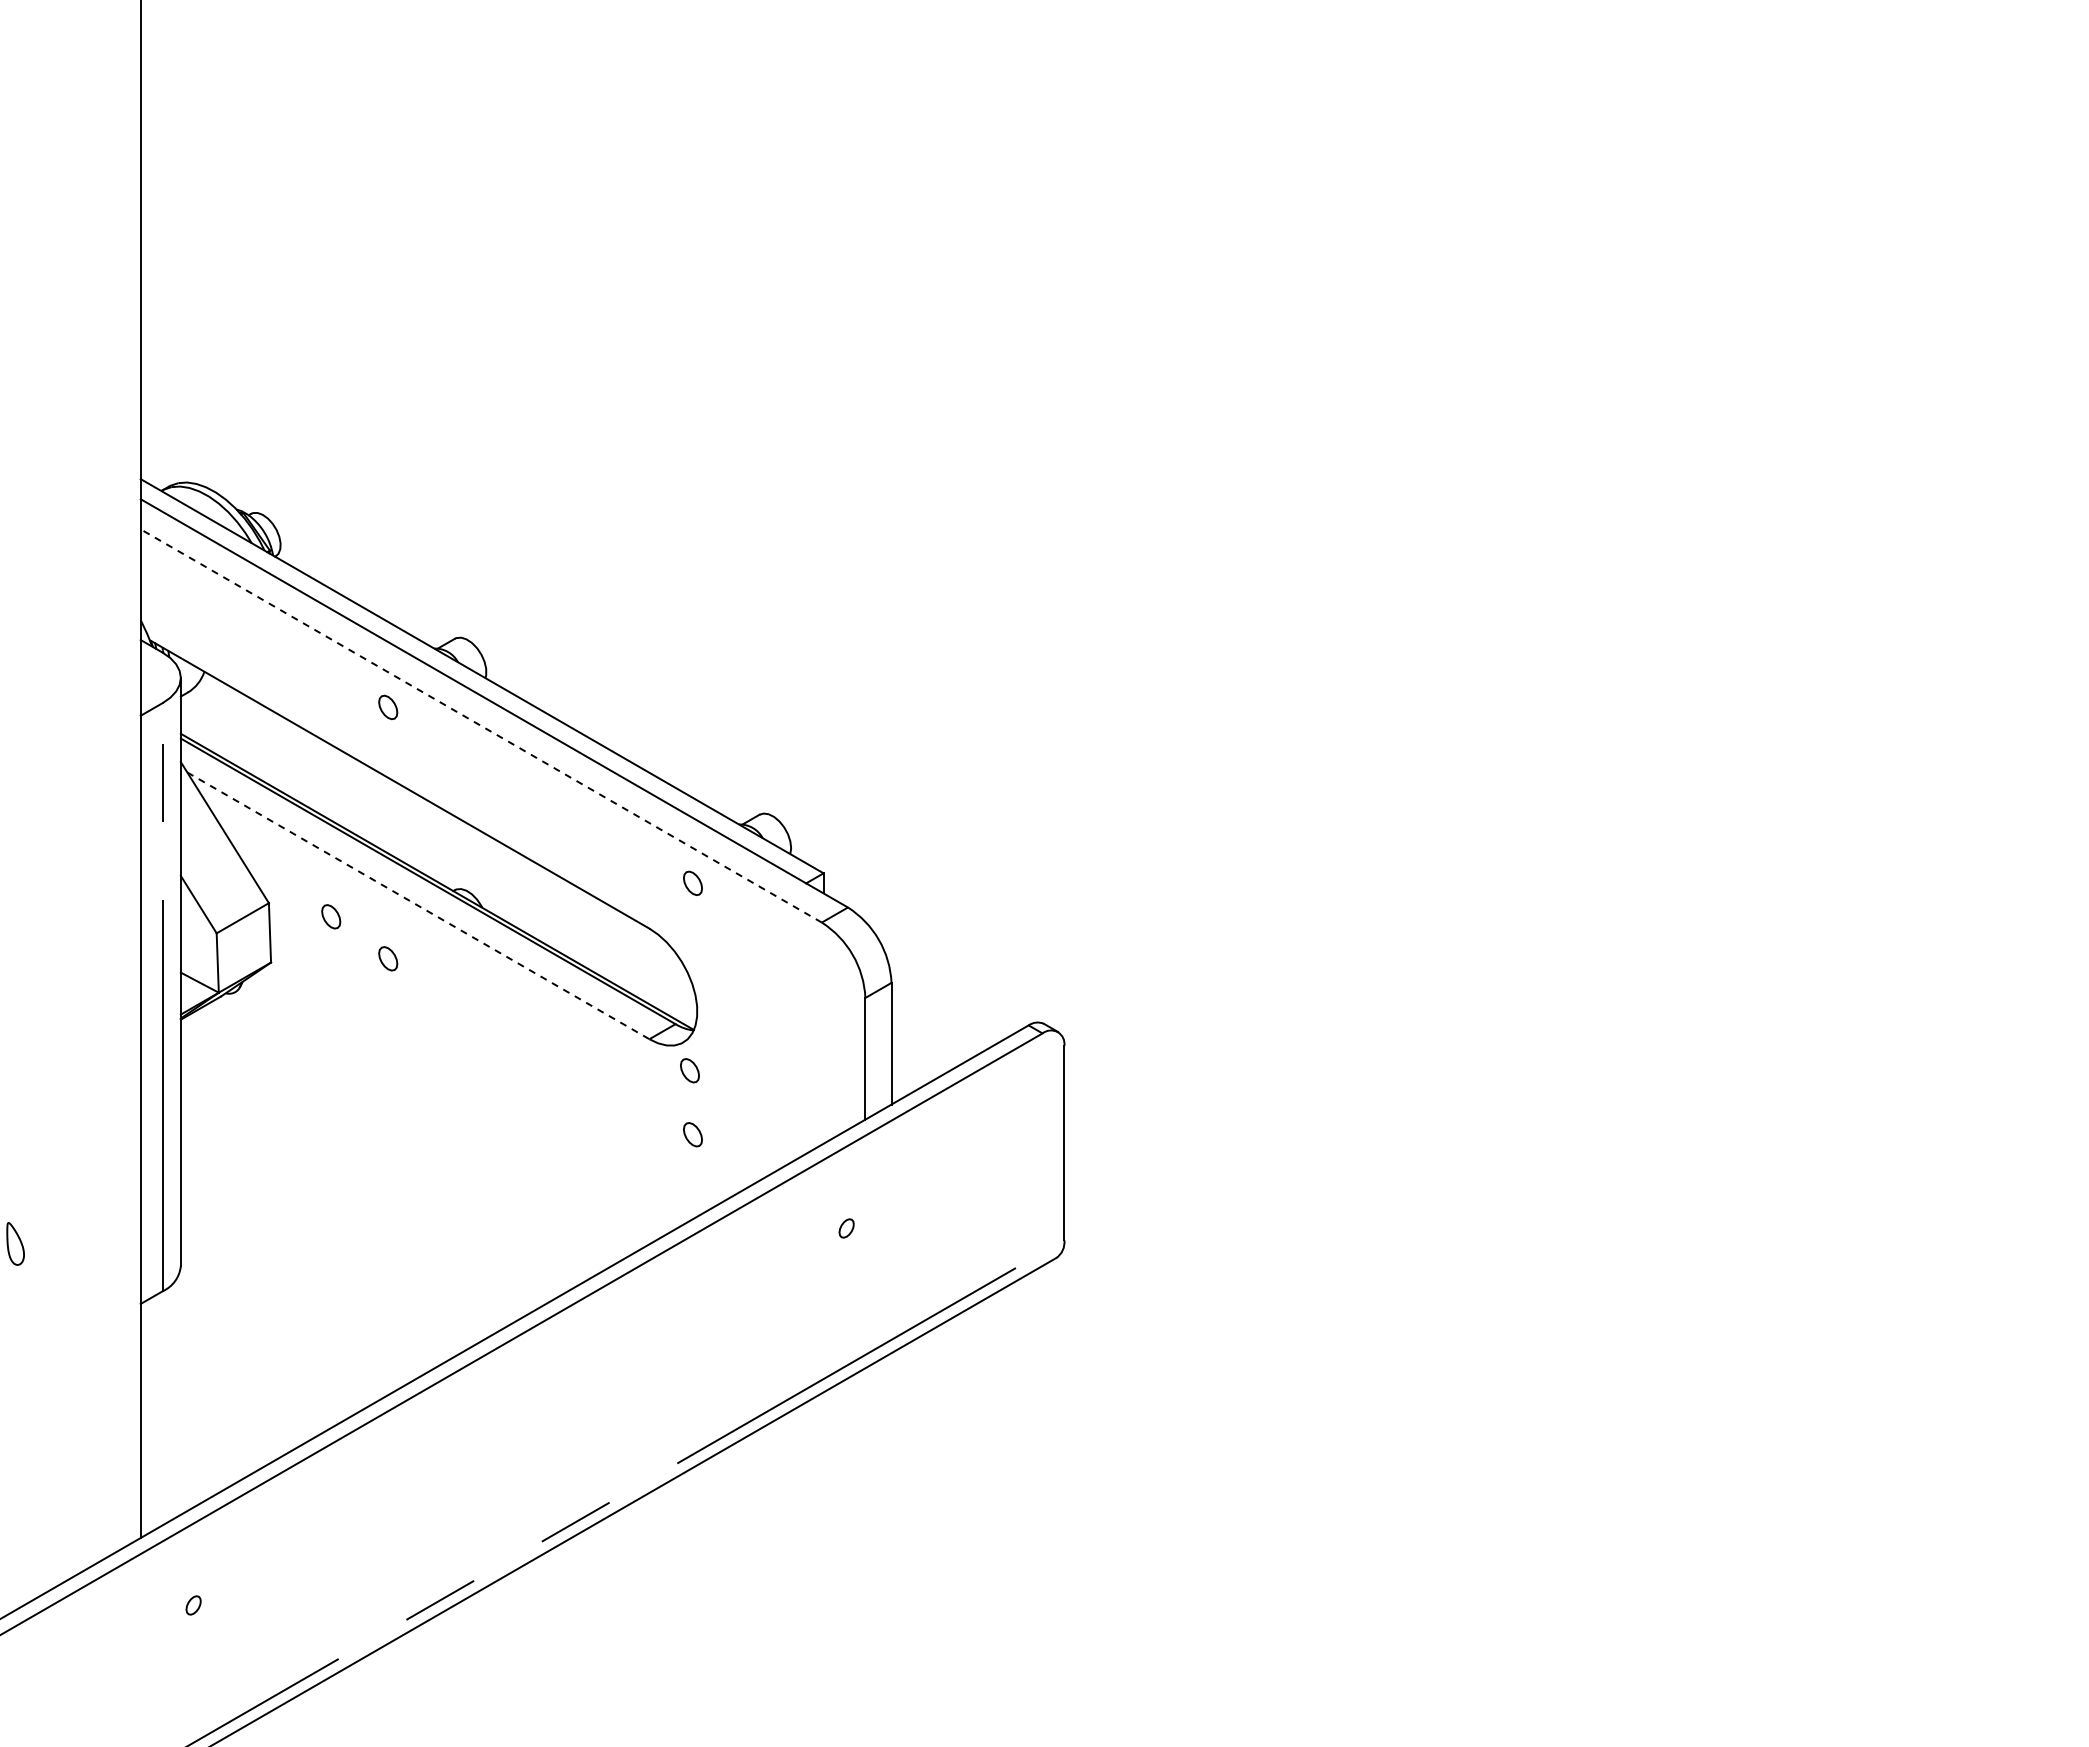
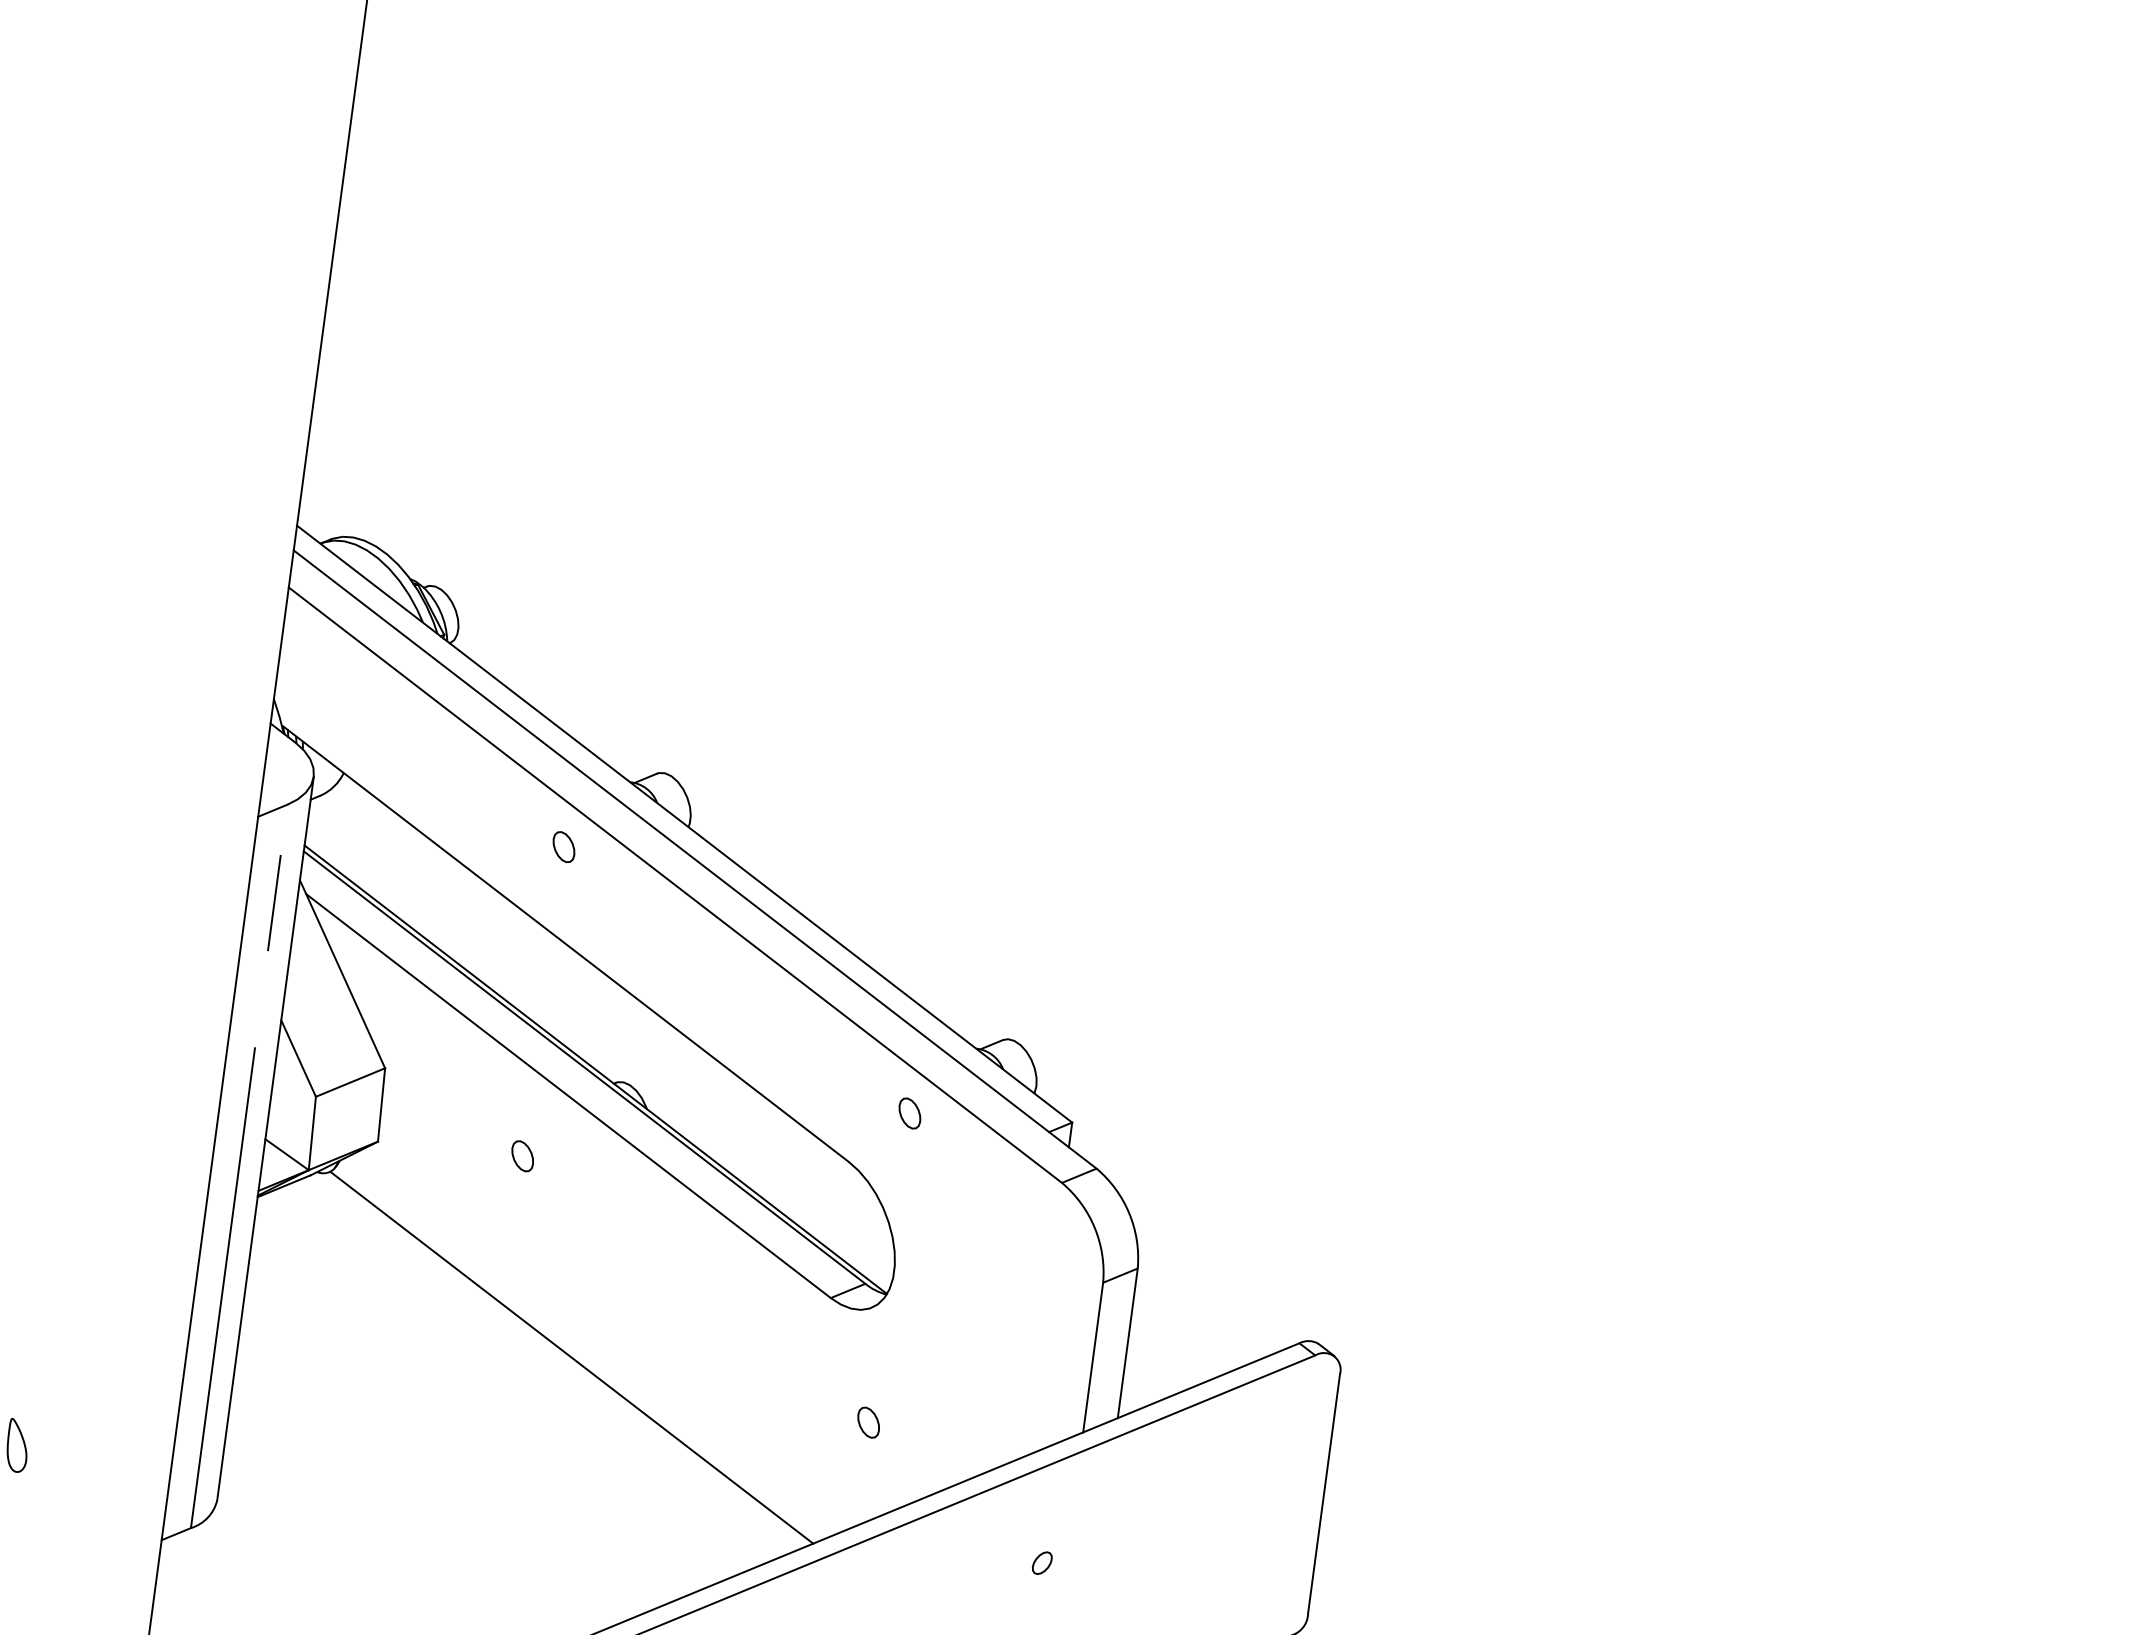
line: (480, 725) -> (674, 884), dashed -> solid
line: (418, 905) -> (568, 1095), dashed -> solid
part: (331, 916) -> (459, 1094), removed
part: (689, 1070) -> (874, 1343), removed
line: (448, 1114) -> (571, 1357), added

